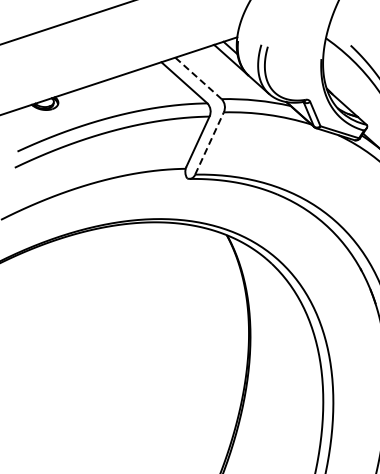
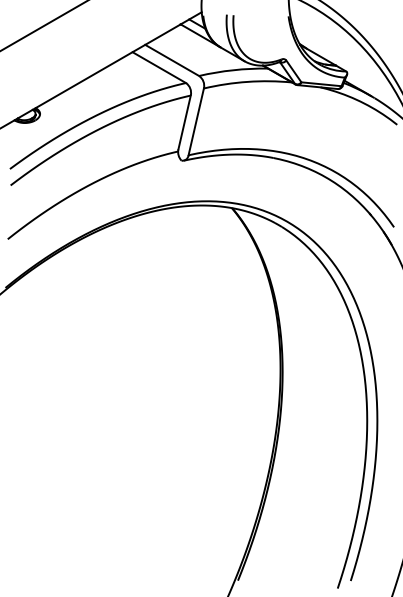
line: (197, 78) -> (171, 60), dashed -> solid
line: (209, 143) -> (196, 121), dashed -> solid

